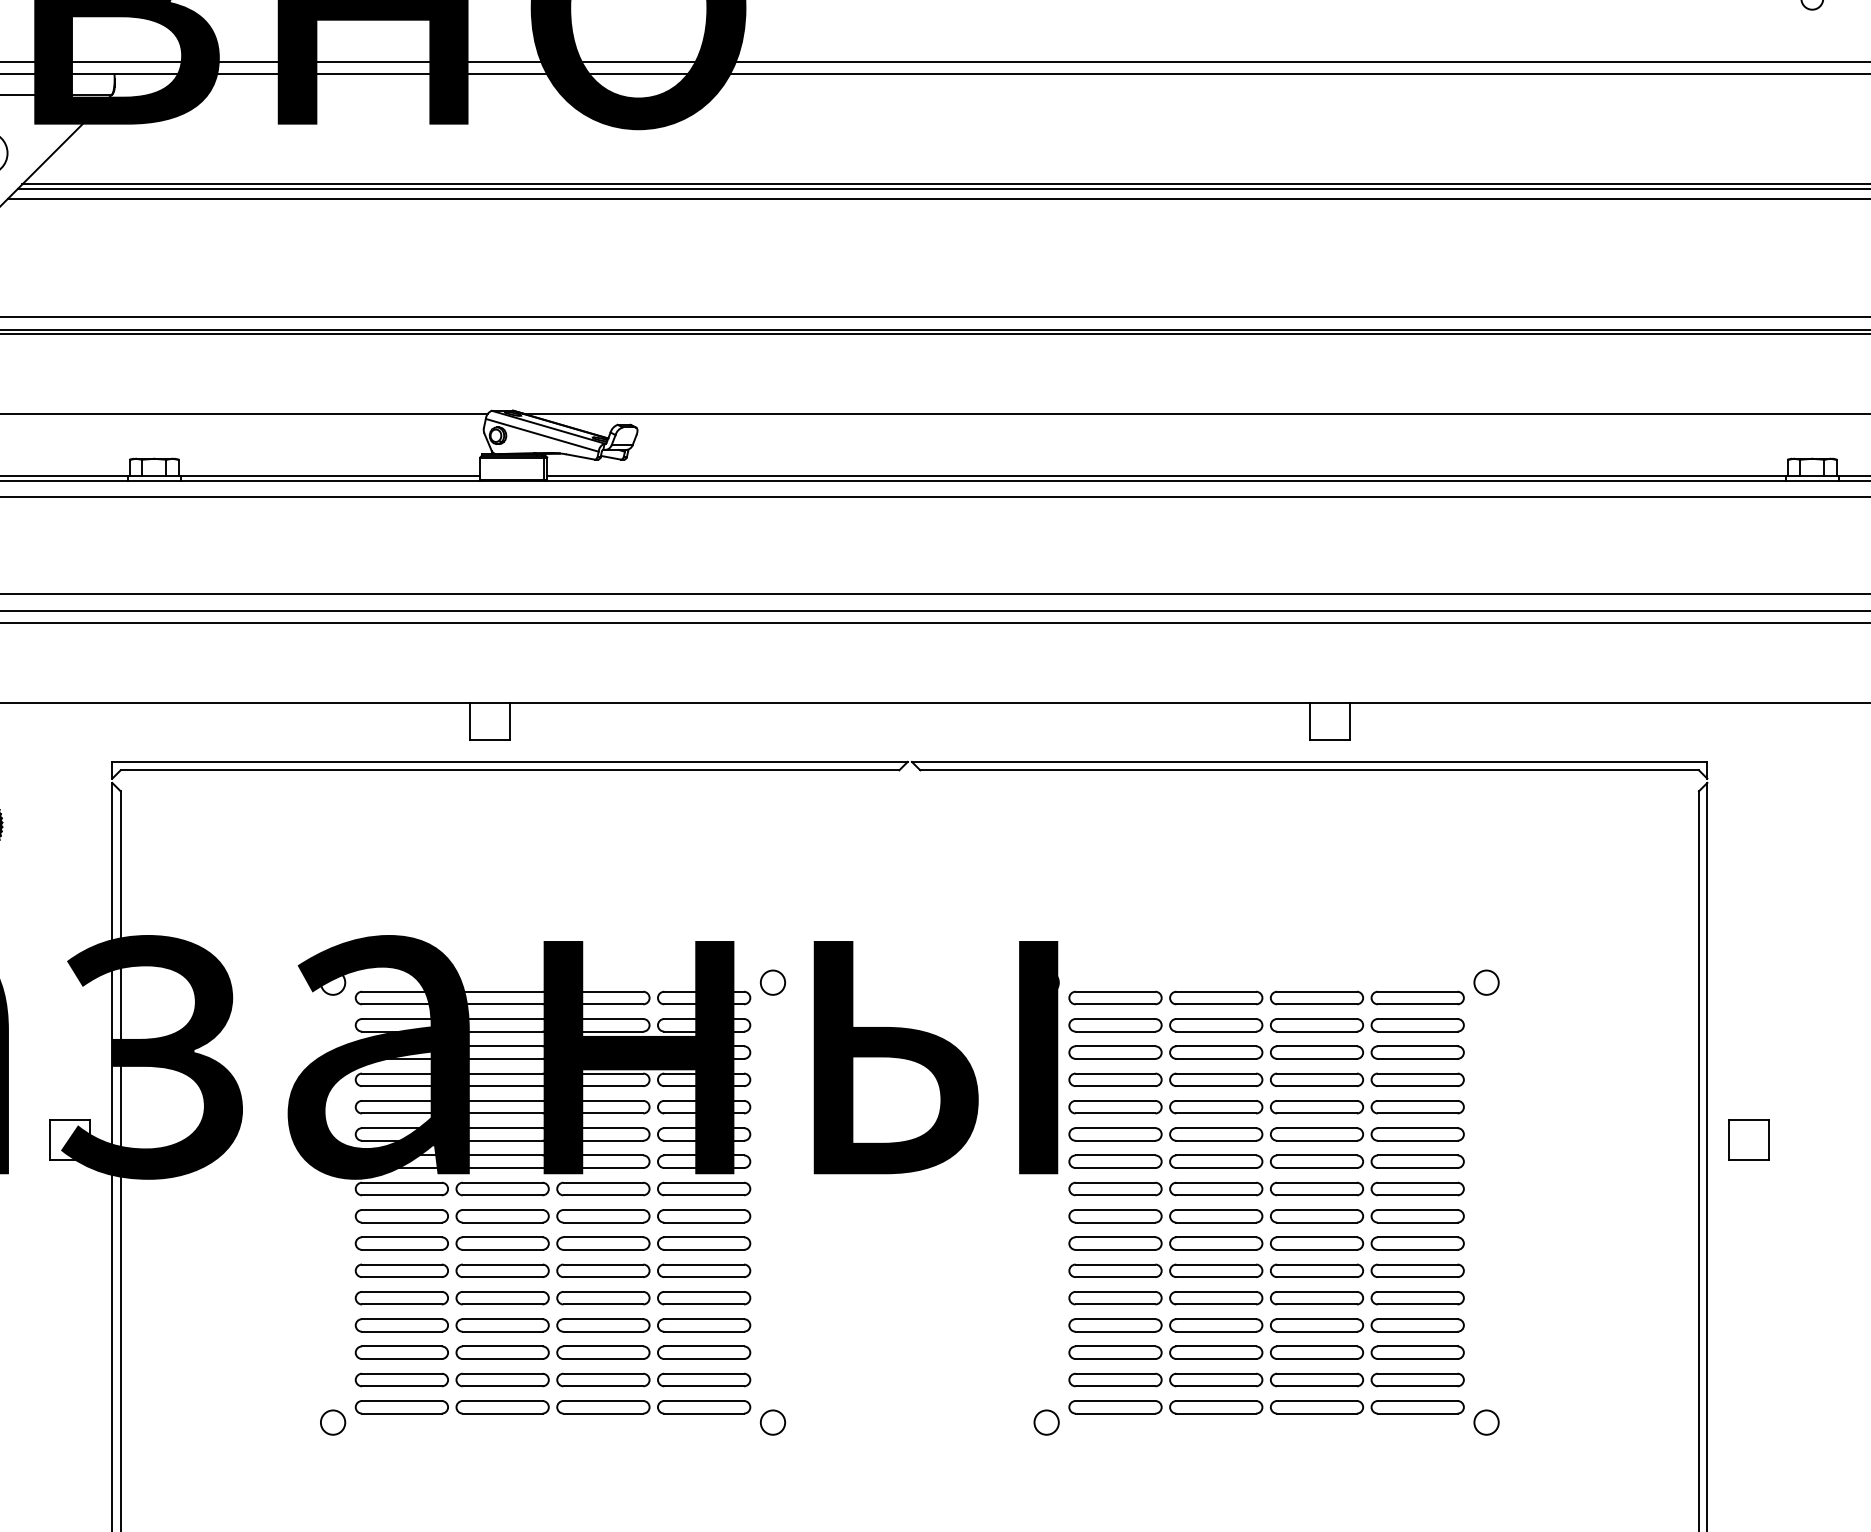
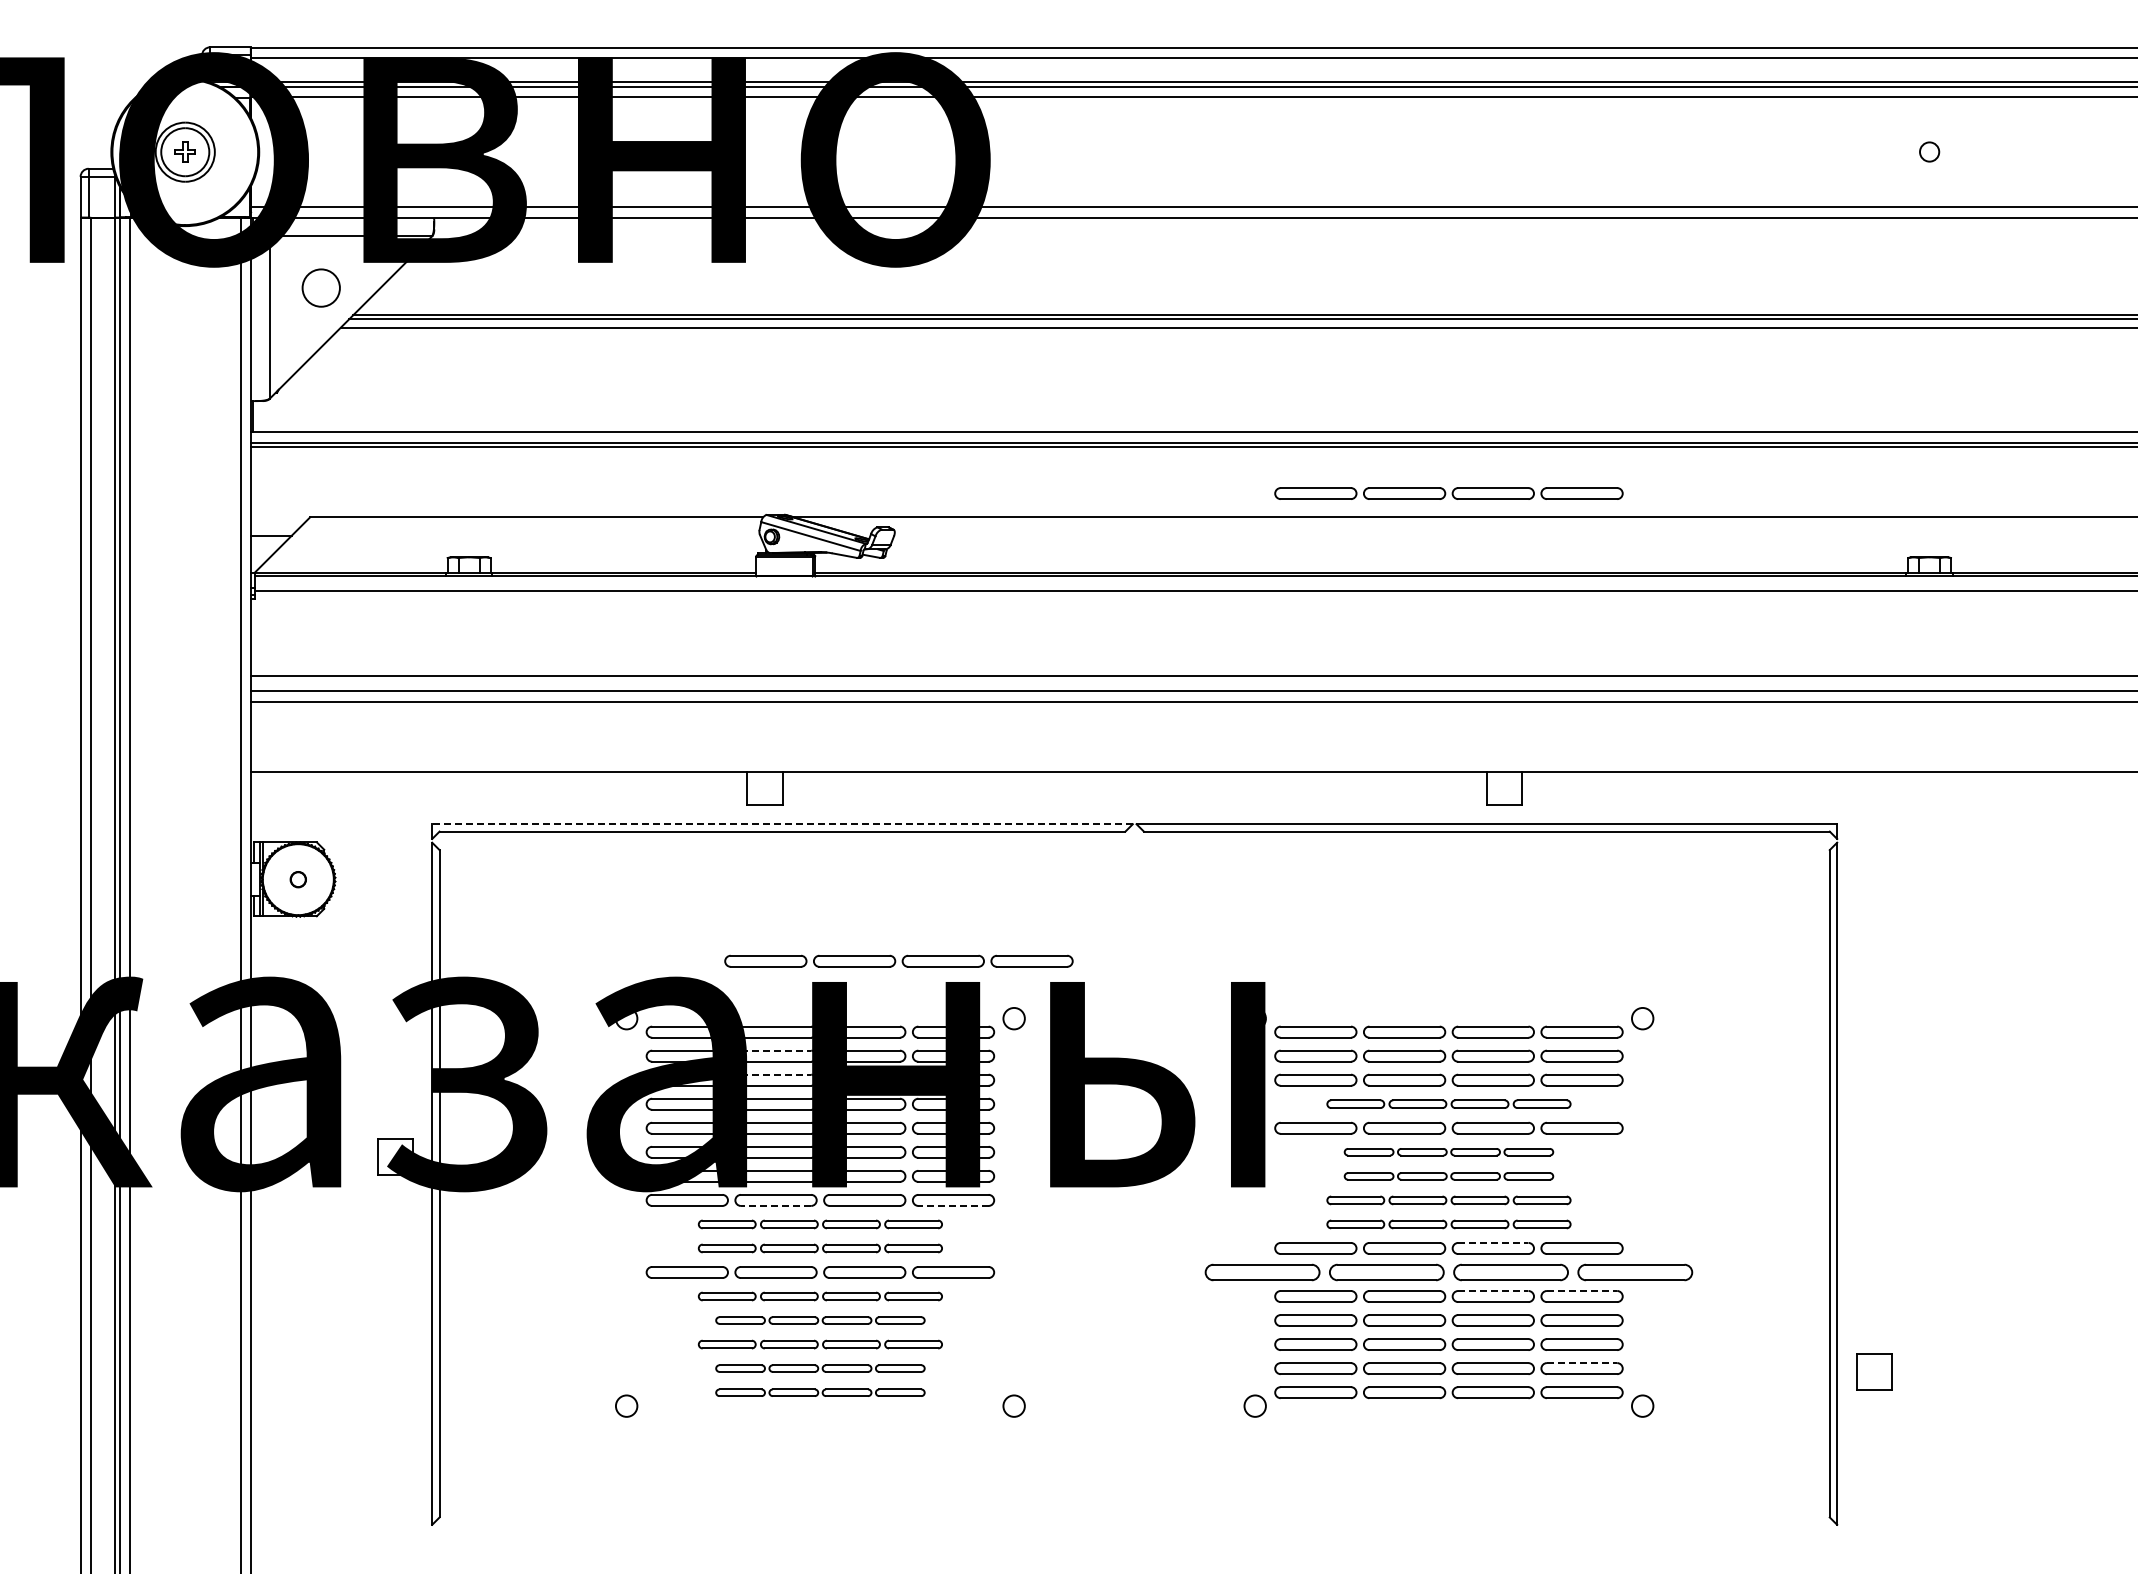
part: (1266, 386) -> (1448, 493), added
line: (509, 762) -> (782, 824), solid -> dashed
part: (641, 916) -> (898, 960), added
line: (503, 1018) -> (776, 1050), solid -> dashed
line: (503, 1046) -> (776, 1074), solid -> dashed
part: (1266, 1079) -> (1448, 1103), size x0.7
part: (1266, 1133) -> (1448, 1151), size x0.6
part: (1749, 1139) -> (1874, 1371), moved
part: (1266, 1161) -> (1448, 1176), size x0.6
part: (1266, 1189) -> (1448, 1200), size x0.7
line: (502, 1194) -> (775, 1205), solid -> dashed
line: (704, 1194) -> (953, 1205), solid -> dashed
part: (553, 1216) -> (820, 1224), size x0.7
part: (1266, 1216) -> (1448, 1224), size x0.7
line: (1317, 1236) -> (1493, 1242), solid -> dashed
part: (553, 1243) -> (820, 1248), size x0.7
part: (1266, 1270) -> (1448, 1272), size x1.4
line: (1317, 1291) -> (1493, 1290), solid -> dashed
line: (1418, 1291) -> (1582, 1290), solid -> dashed
part: (553, 1298) -> (820, 1296), size x0.7
part: (553, 1325) -> (820, 1320), size x0.6
part: (553, 1352) -> (820, 1344), size x0.7
line: (1418, 1374) -> (1582, 1363), solid -> dashed
part: (553, 1379) -> (820, 1368), size x0.6
part: (553, 1407) -> (820, 1392), size x0.6

